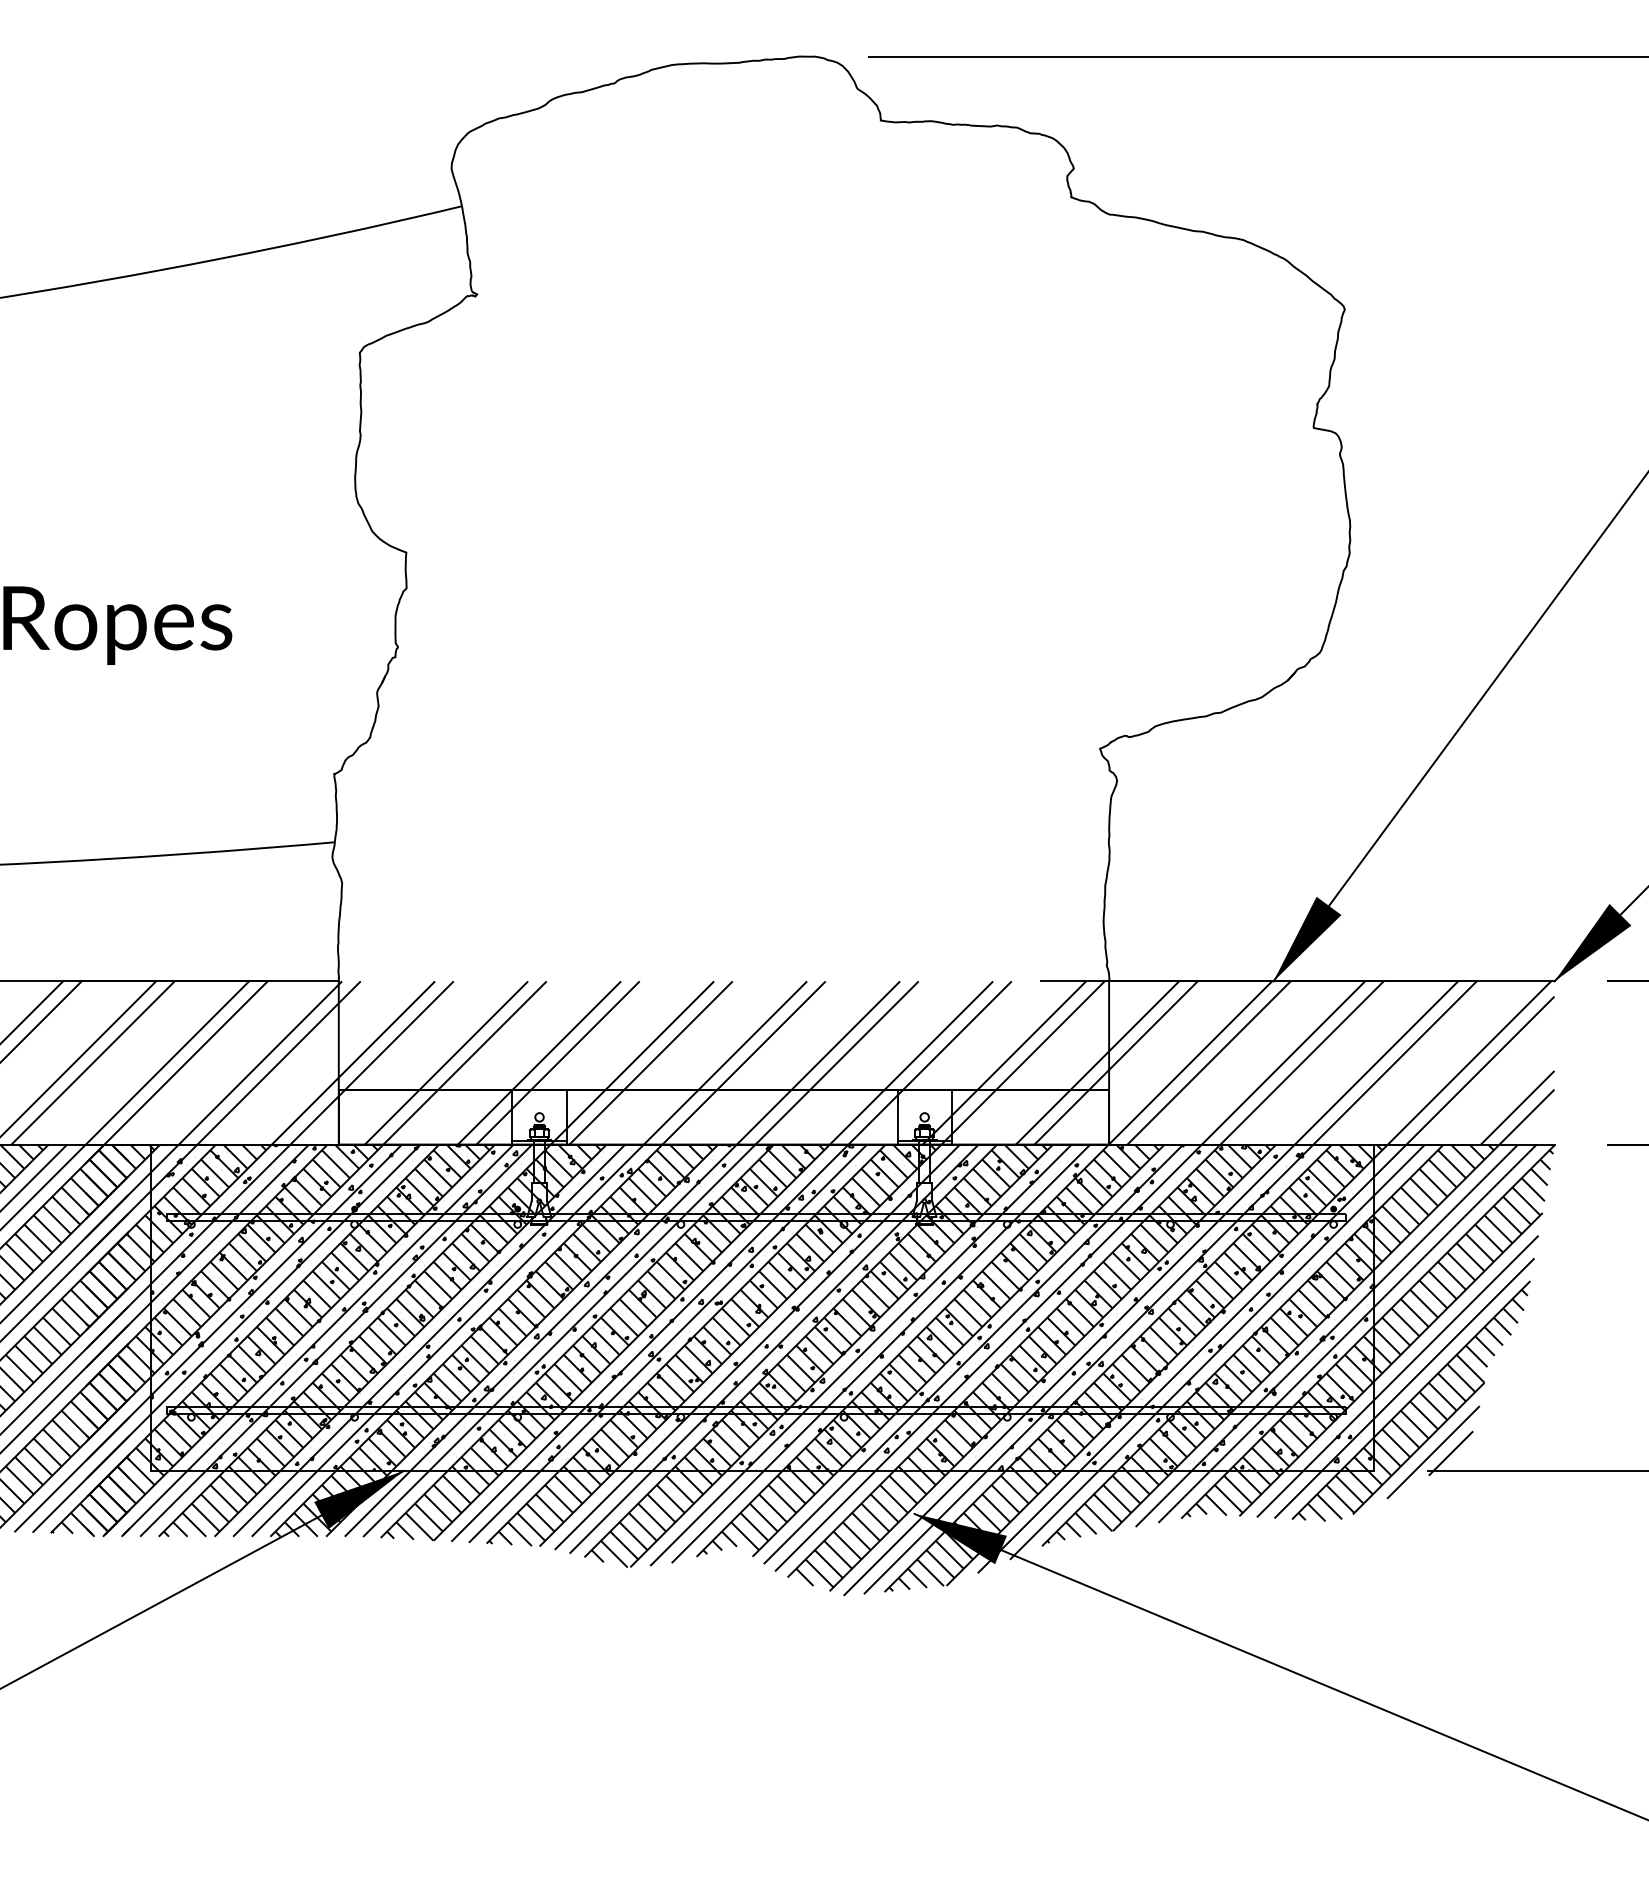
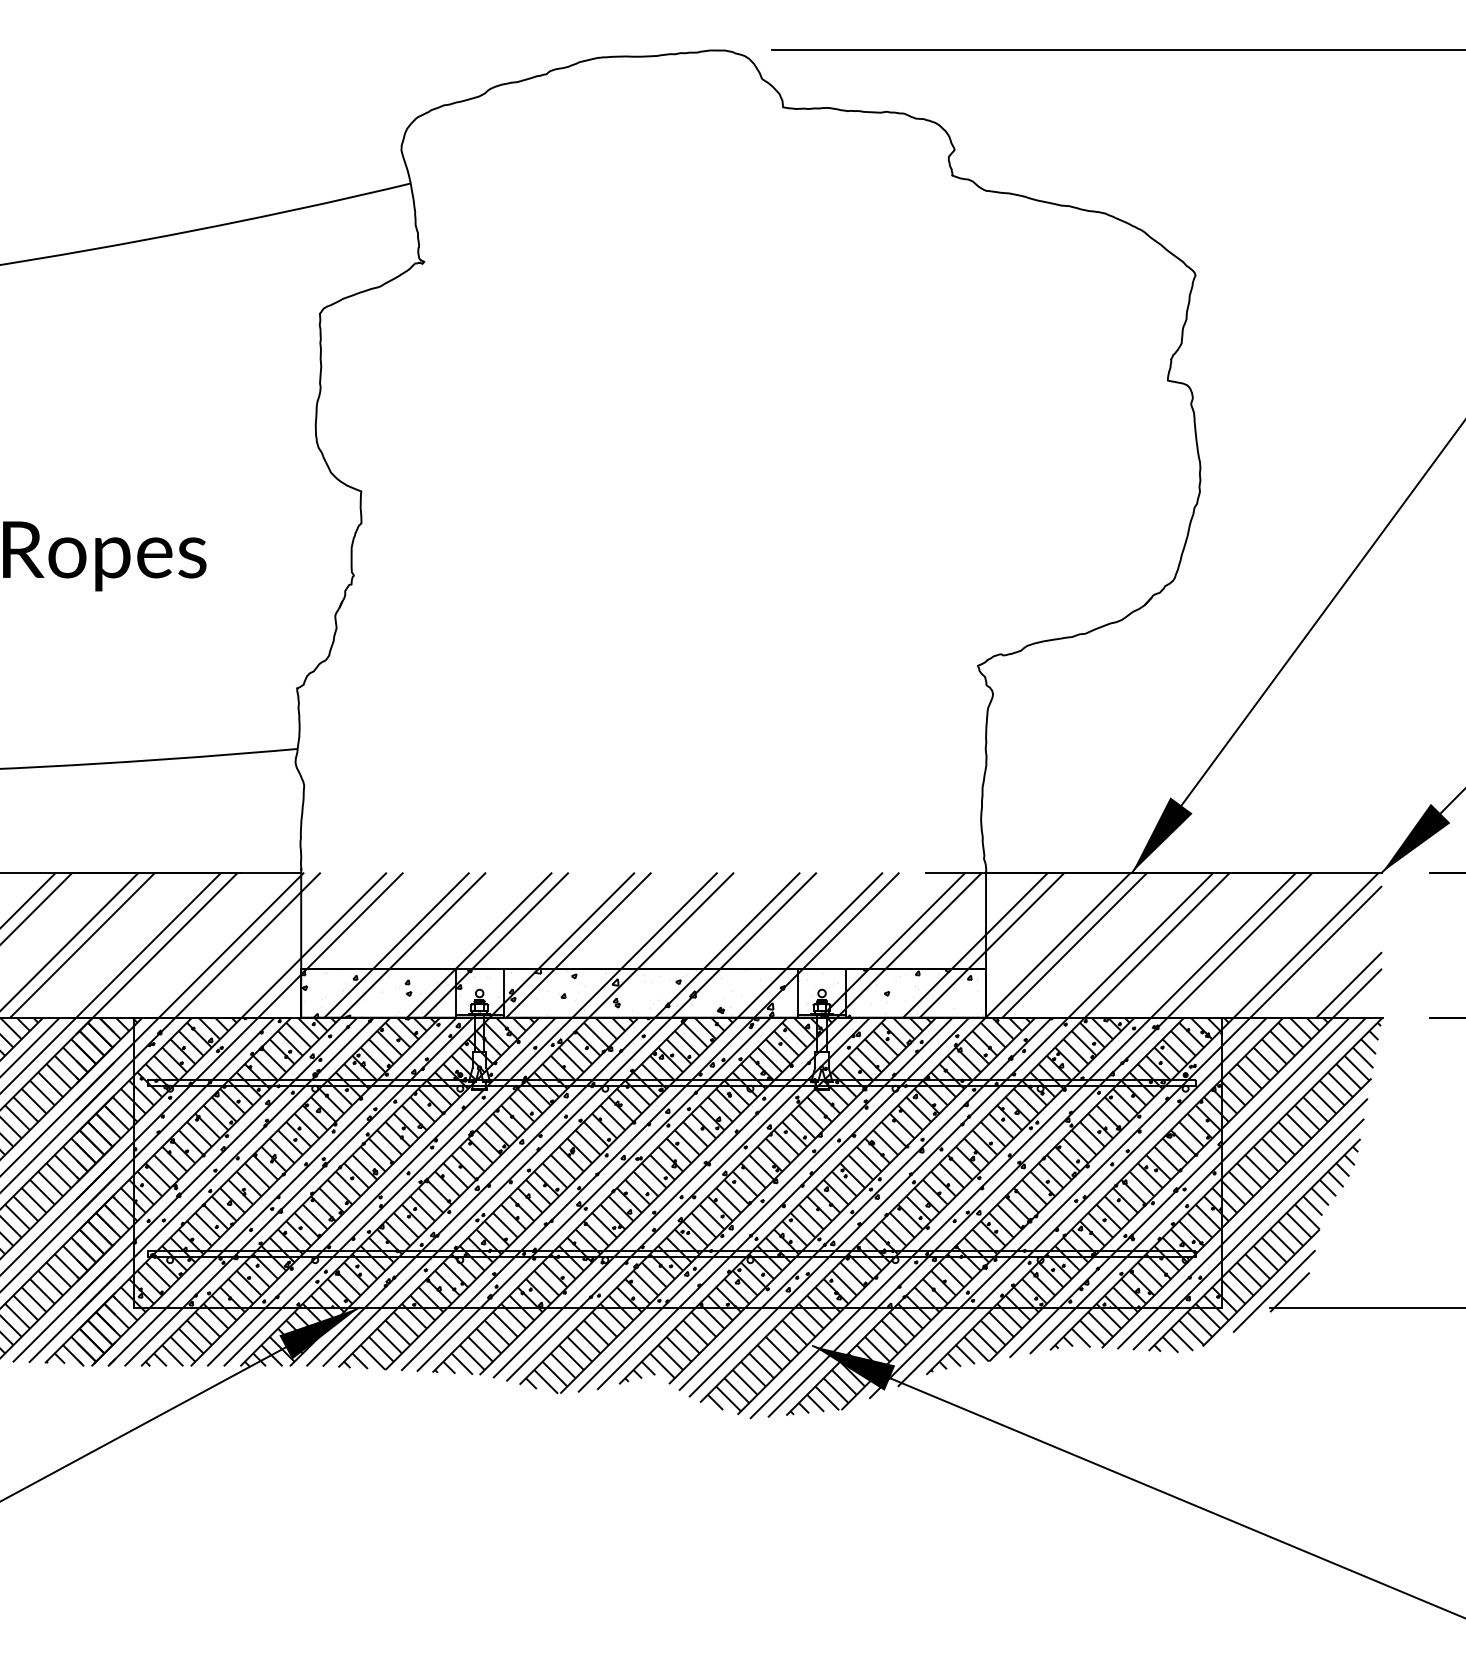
hatch: (722, 1117) -> (642, 993), added

